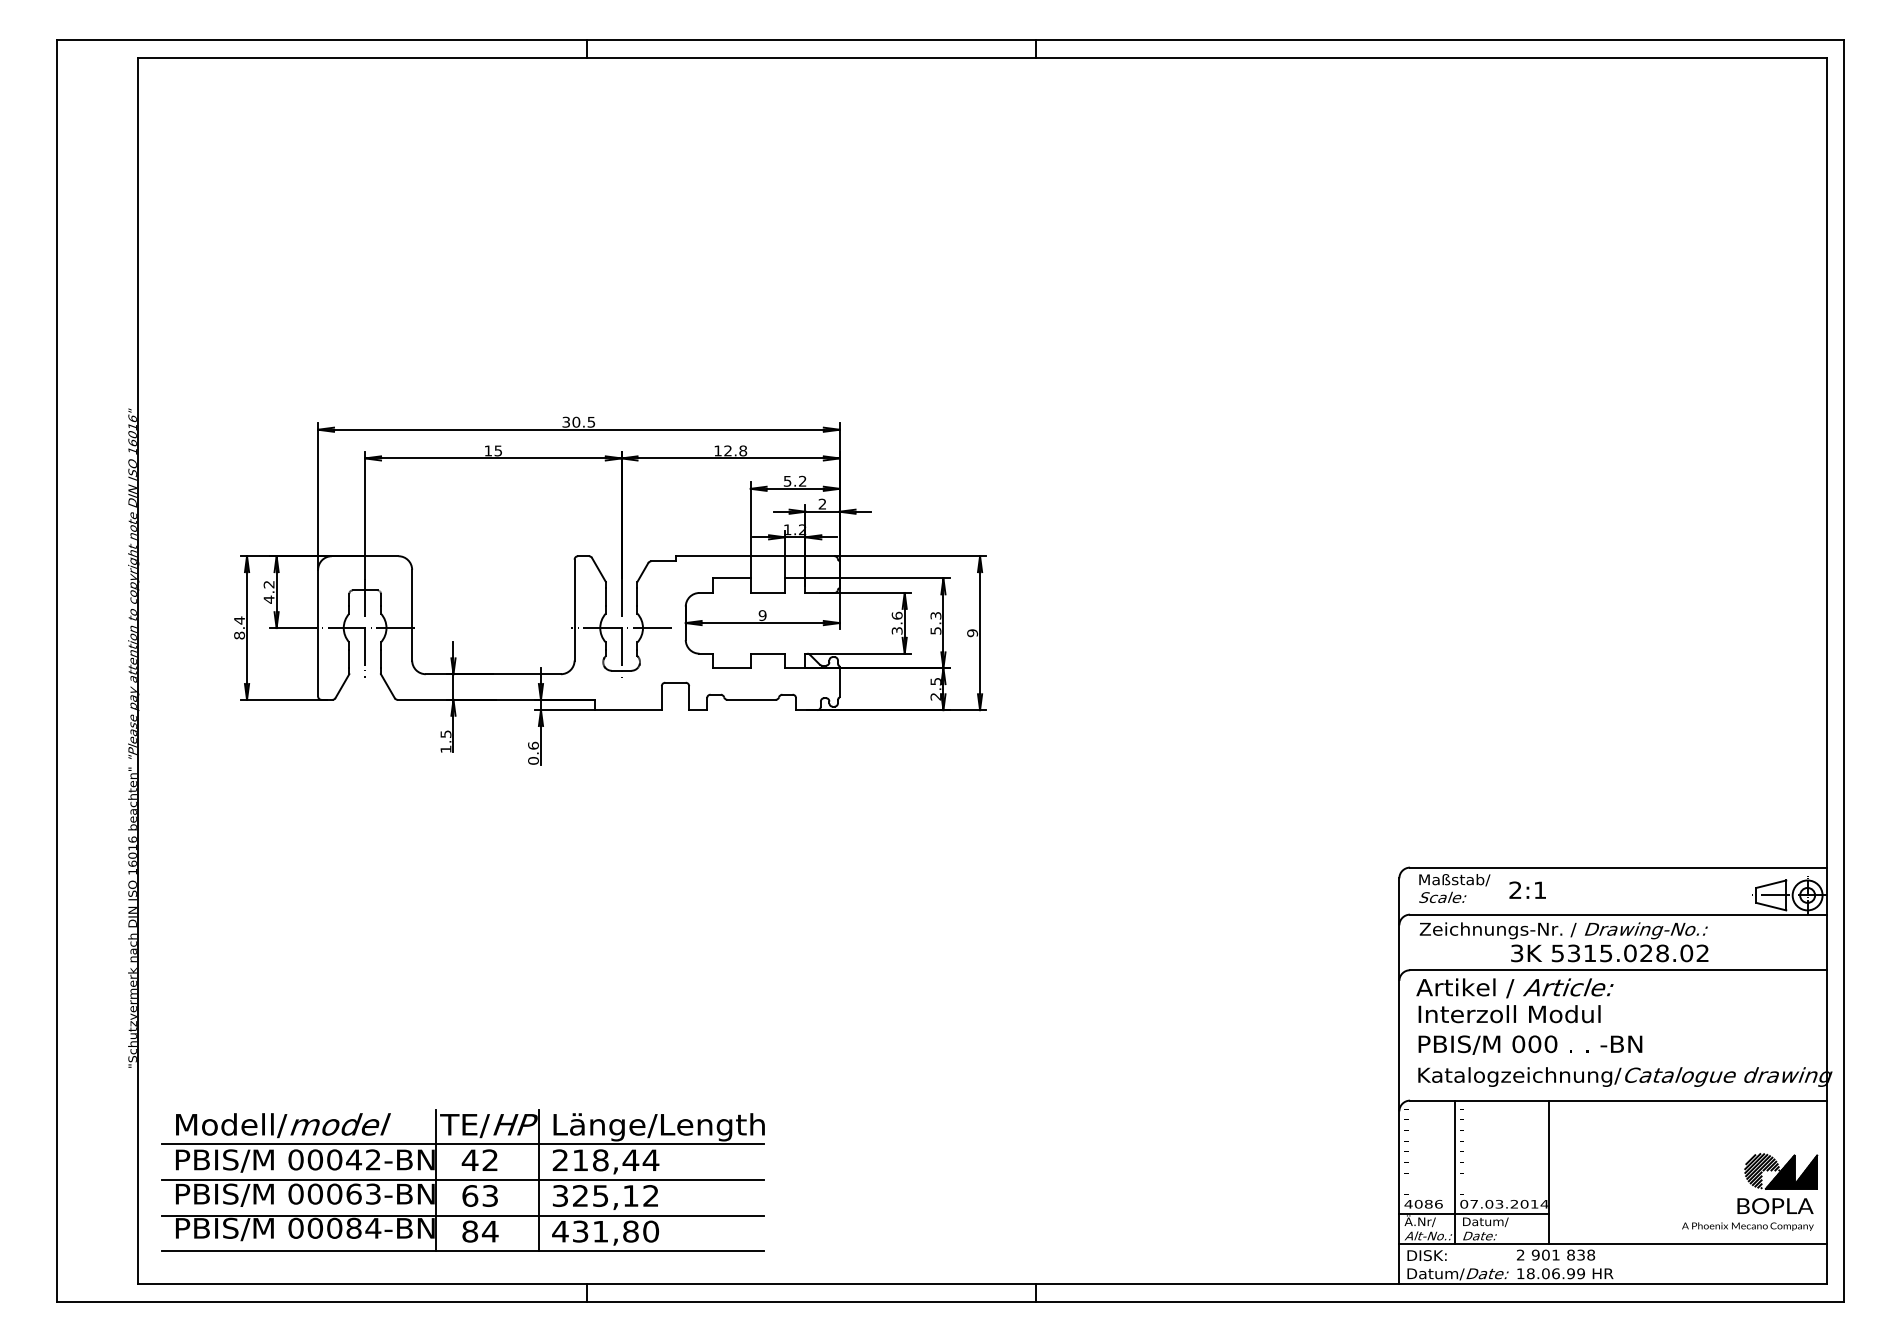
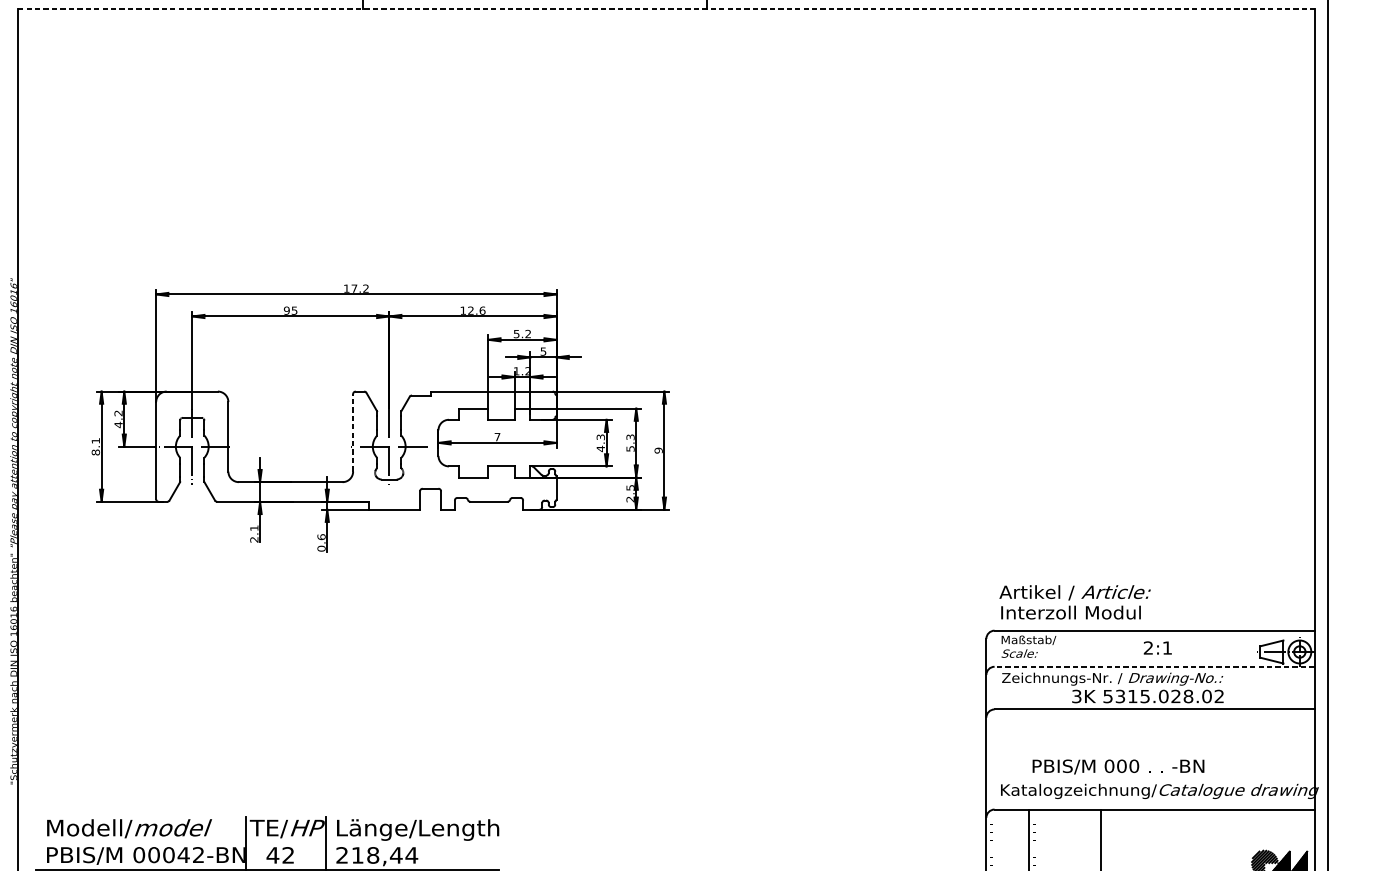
line: (983, 57) -> (667, 8), solid -> dashed
text: (578, 421) -> (356, 288), 30.5 -> 17.2
text: (488, 450) -> (287, 310), 15 -> 95
text: (743, 450) -> (482, 310), 12.8 -> 12.6
text: (822, 503) -> (543, 351), 2 -> 5
line: (574, 609) -> (353, 432), solid -> dashed
text: (762, 615) -> (497, 437), 9 -> 7
text: (239, 620) -> (95, 440), 8.4 -> 8.1
text: (896, 623) -> (600, 443), 3.6 -> 4.3
text: (445, 741) -> (253, 533), 1.5 -> 2.1
text: (1527, 889) -> (1157, 647), moved
line: (1617, 914) -> (1153, 666), solid -> dashed
text: (1514, 1000) -> (1074, 602), moved
text: (1530, 1044) -> (1118, 766), moved
line: (462, 1144) -> (267, 843), removed

